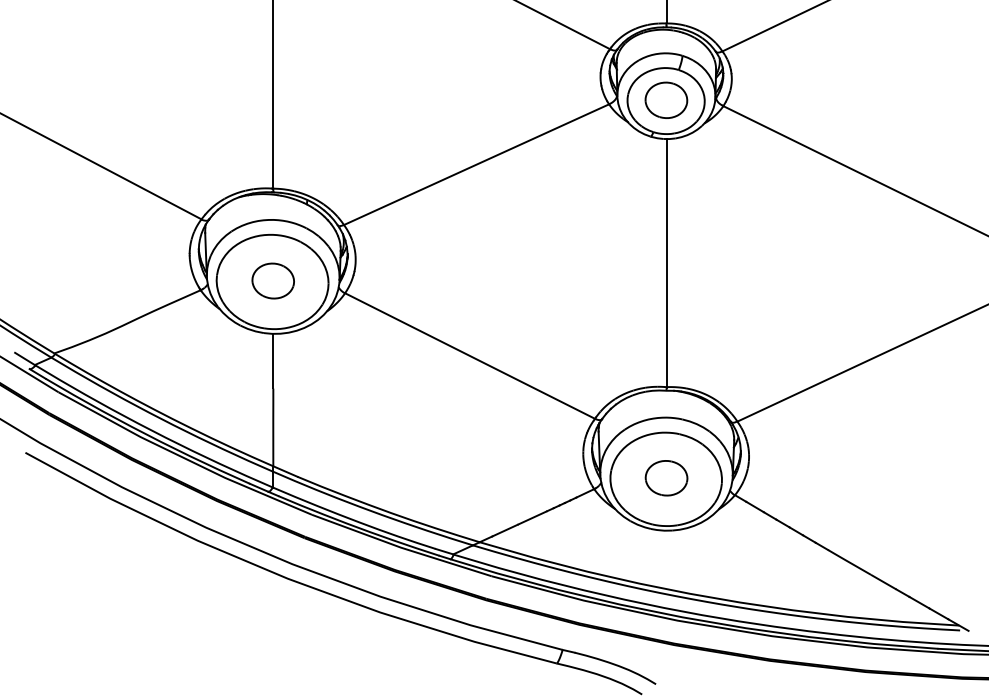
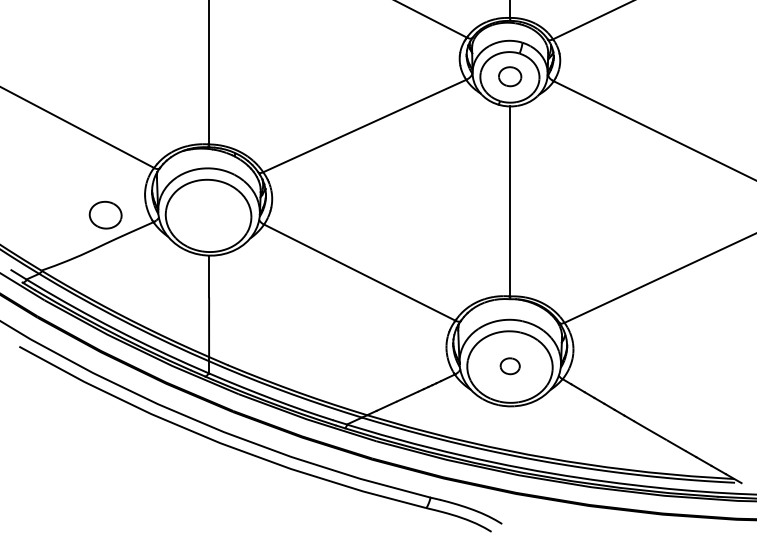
part: (666, 99) -> (510, 76), size x0.7
part: (272, 280) -> (105, 214), moved
part: (666, 478) -> (510, 366), size x0.6

